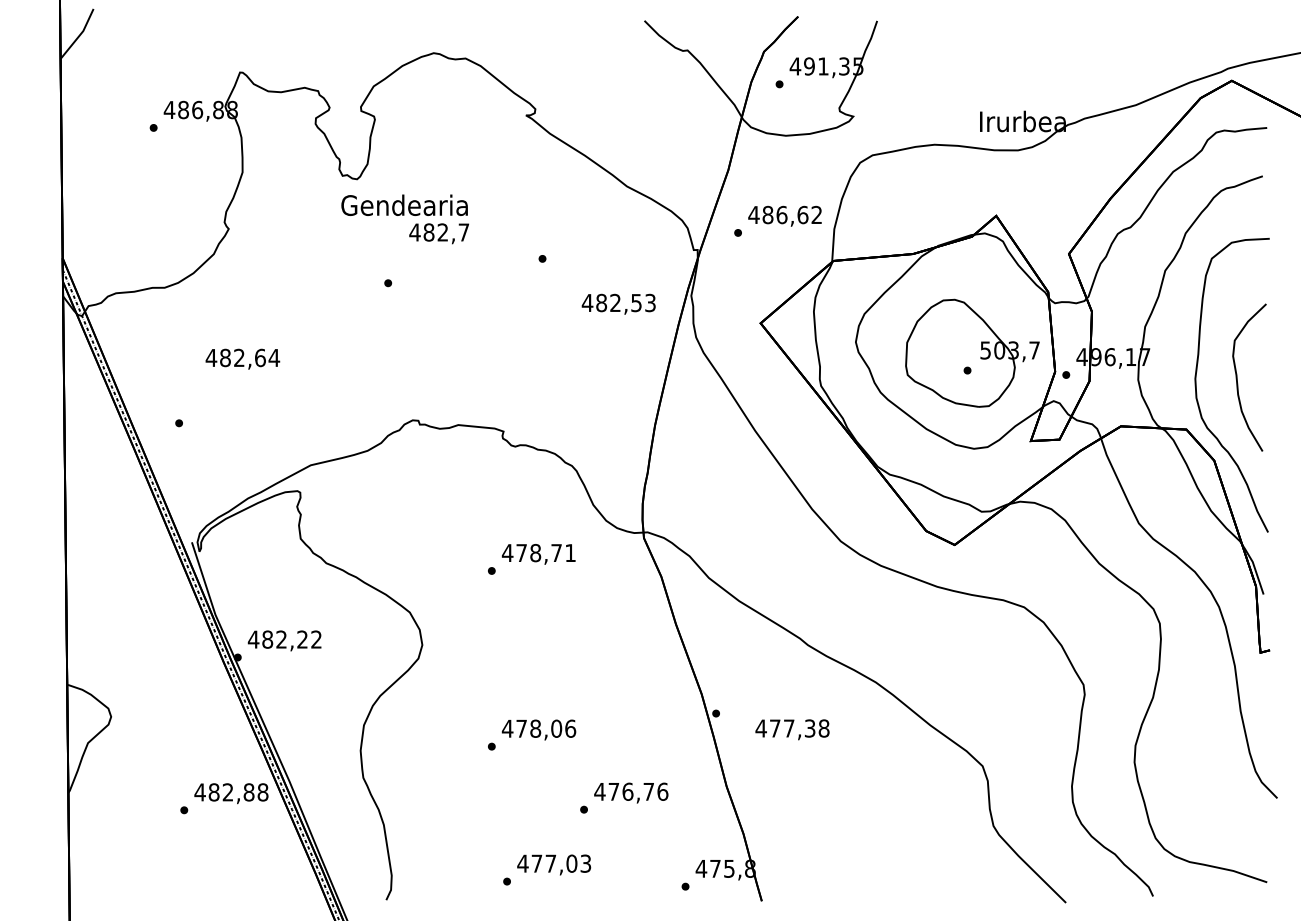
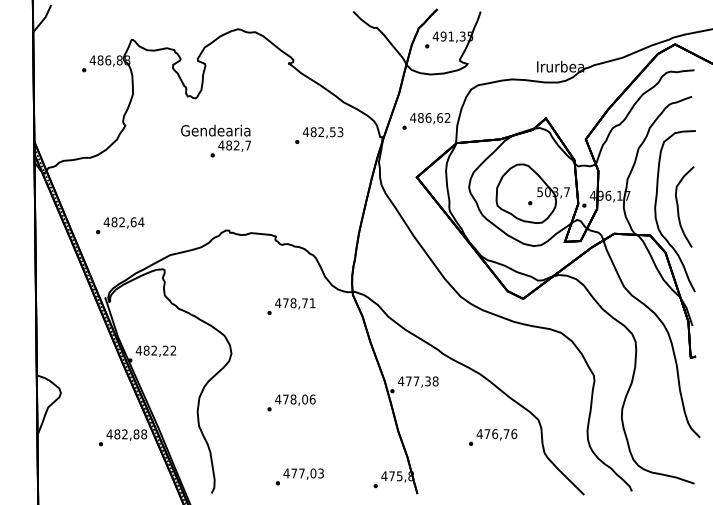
text: (404, 217) -> (215, 137), moved
text: (617, 303) -> (322, 132), moved
text: (241, 358) -> (123, 222), moved
text: (792, 728) -> (418, 381), moved
text: (624, 798) -> (493, 437), moved

